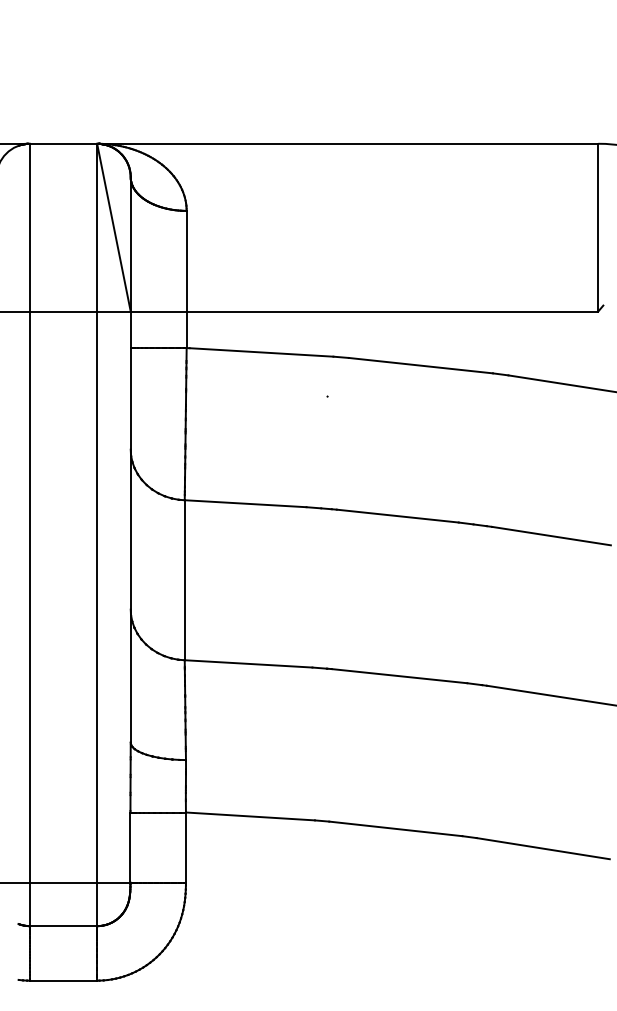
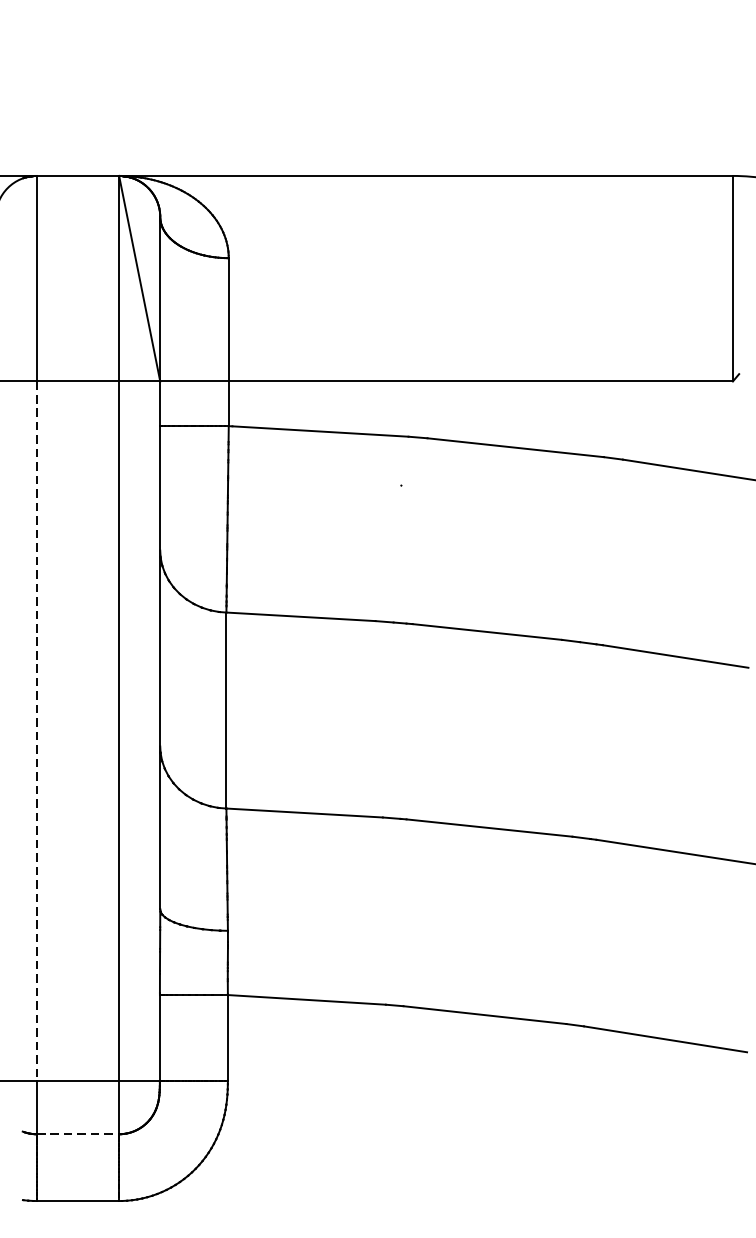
line: (30, 597) -> (37, 731), solid -> dashed
line: (63, 926) -> (77, 1134), solid -> dashed

